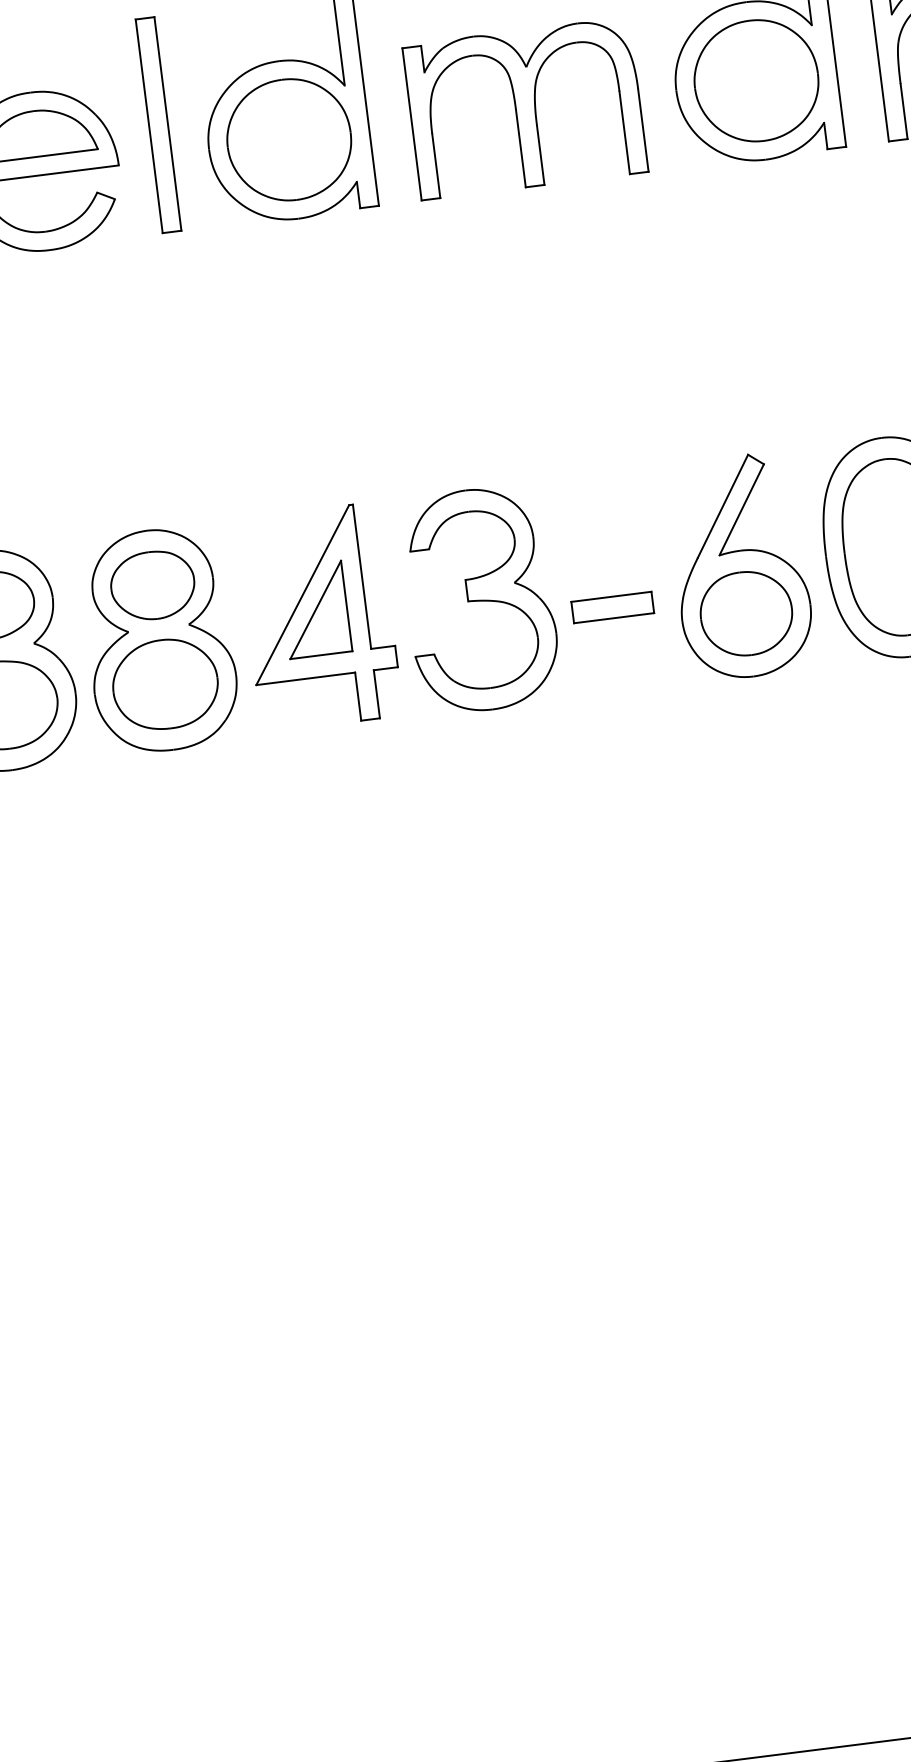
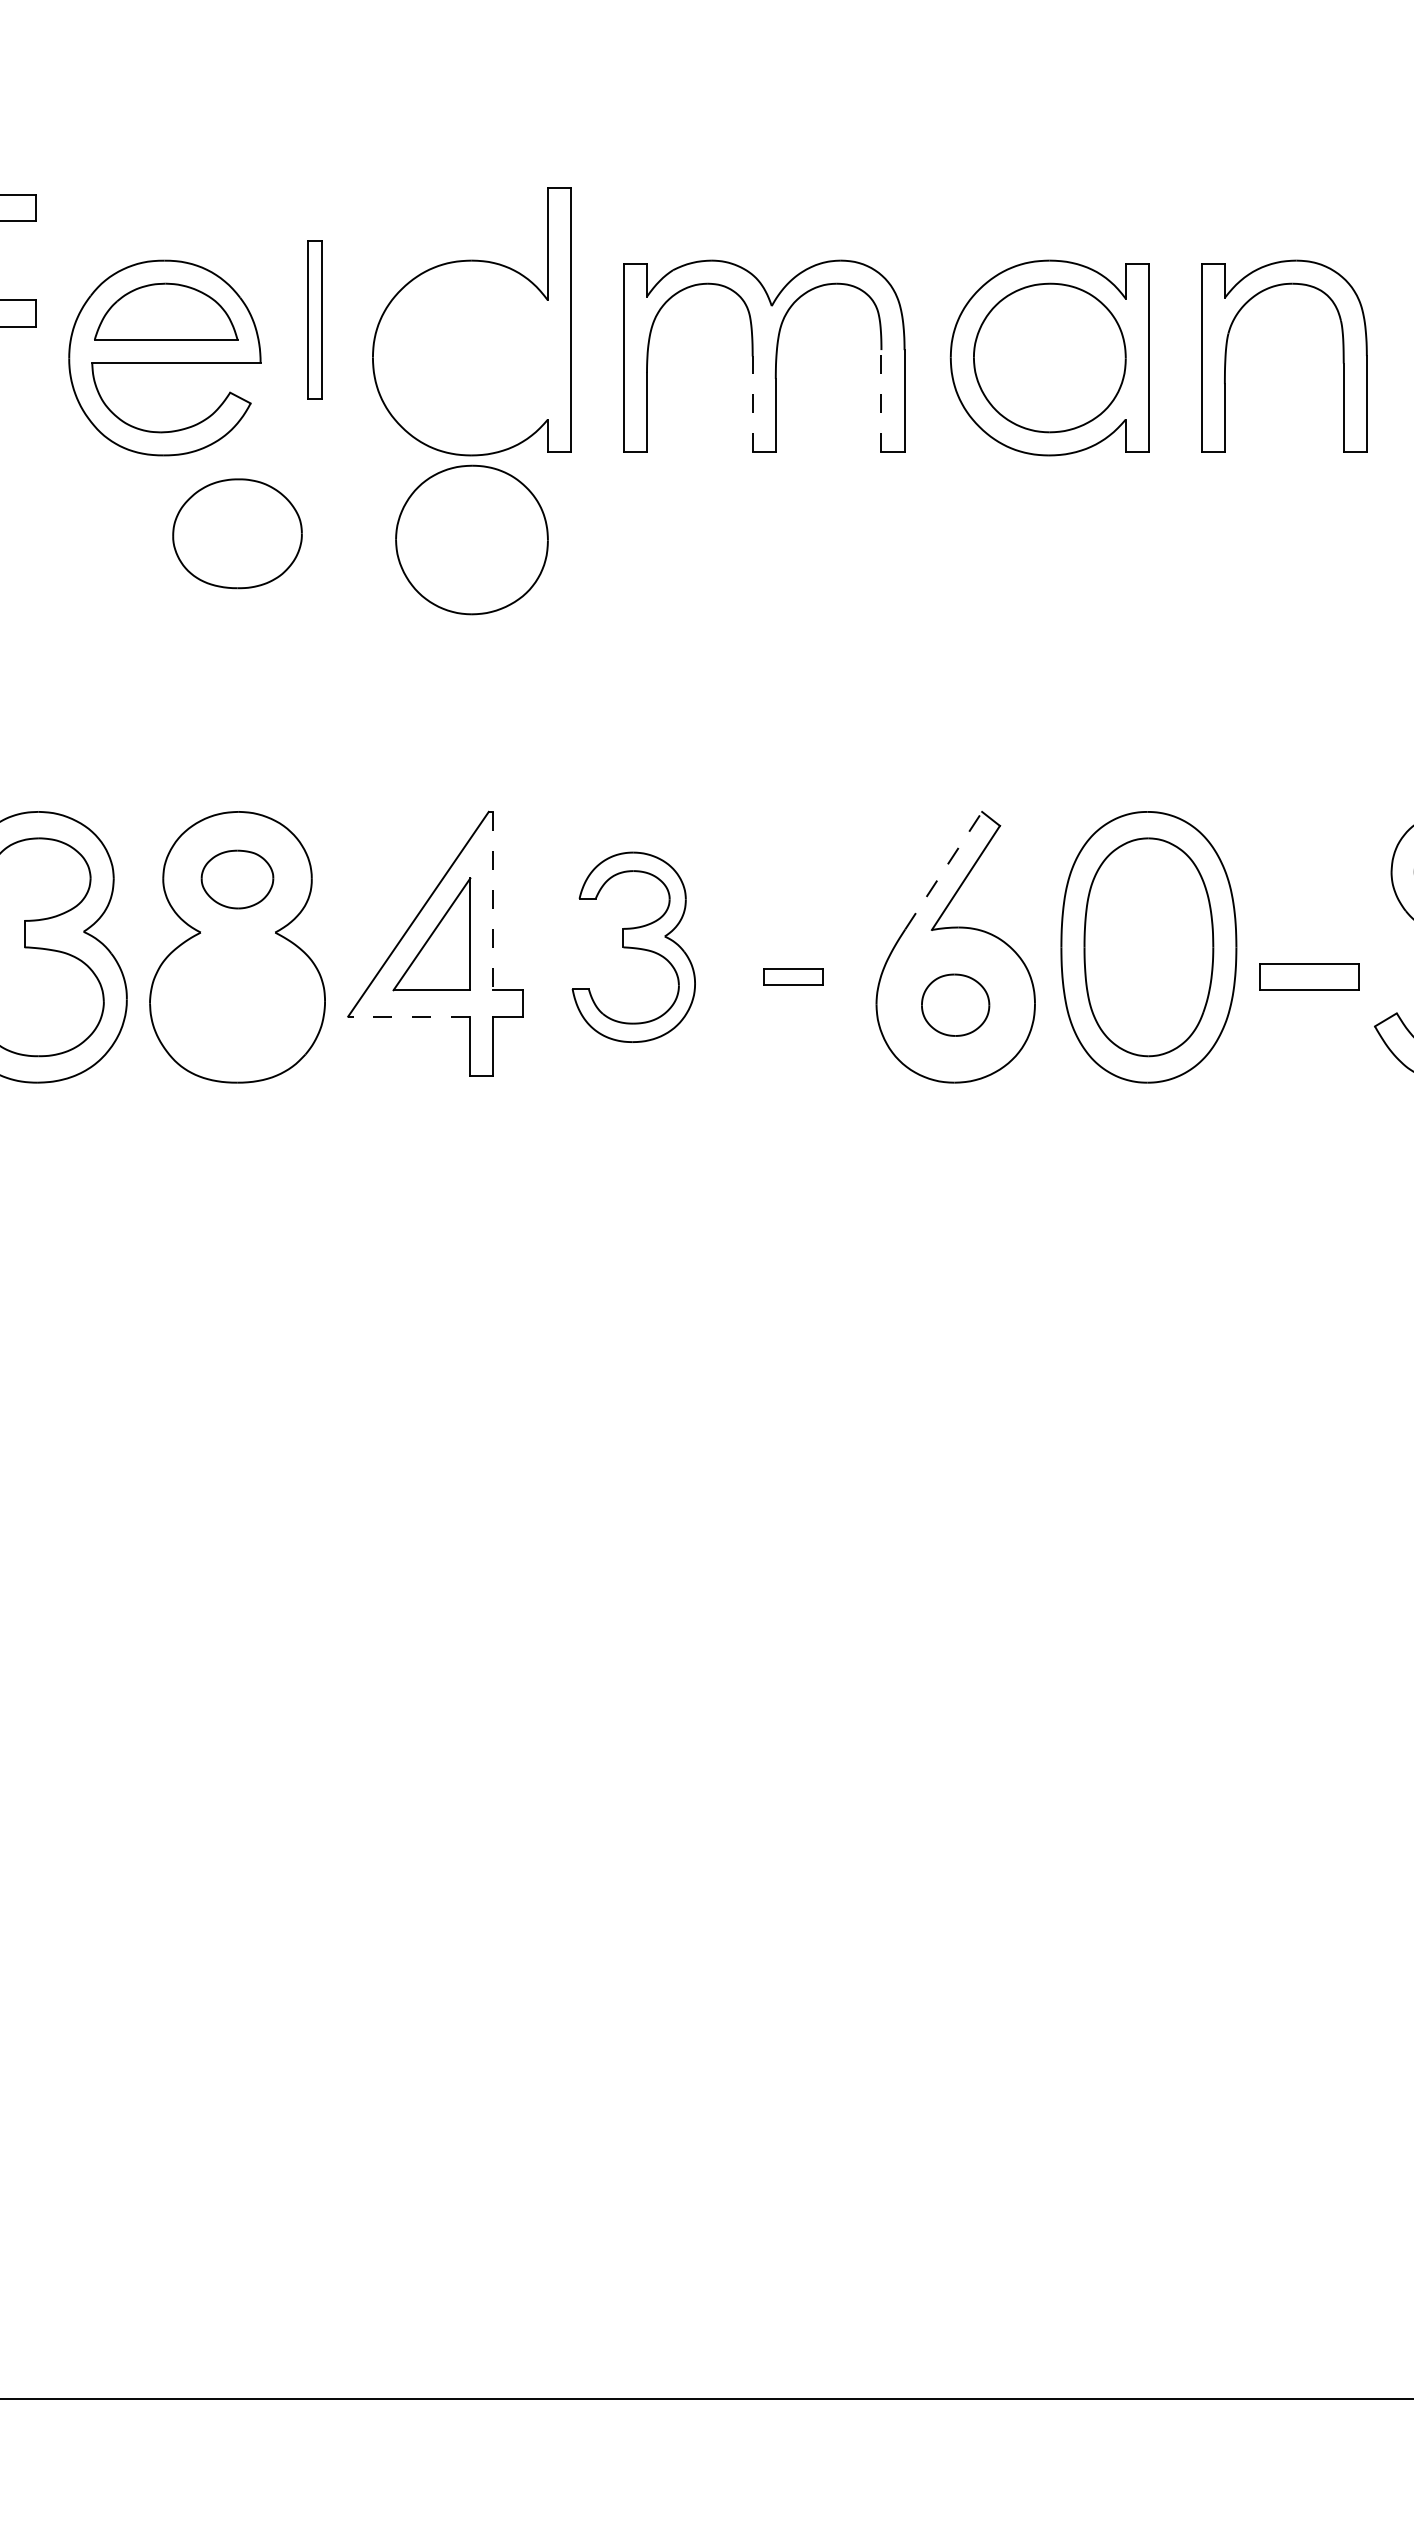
part: (158, 124) -> (315, 319), size x0.6
line: (624, 132) -> (881, 400), solid -> dashed
part: (288, 139) -> (471, 539), moved
line: (520, 148) -> (752, 404), solid -> dashed
line: (723, 505) -> (944, 870), solid -> dashed
line: (362, 577) -> (493, 901), solid -> dashed
part: (152, 585) -> (237, 879), size x0.7
part: (480, 600) -> (633, 947), size x0.7
part: (612, 607) -> (793, 976), size x0.6
part: (746, 614) -> (955, 1005), size x0.6
line: (305, 678) -> (408, 1016), solid -> dashed
part: (165, 684) -> (237, 533), moved

